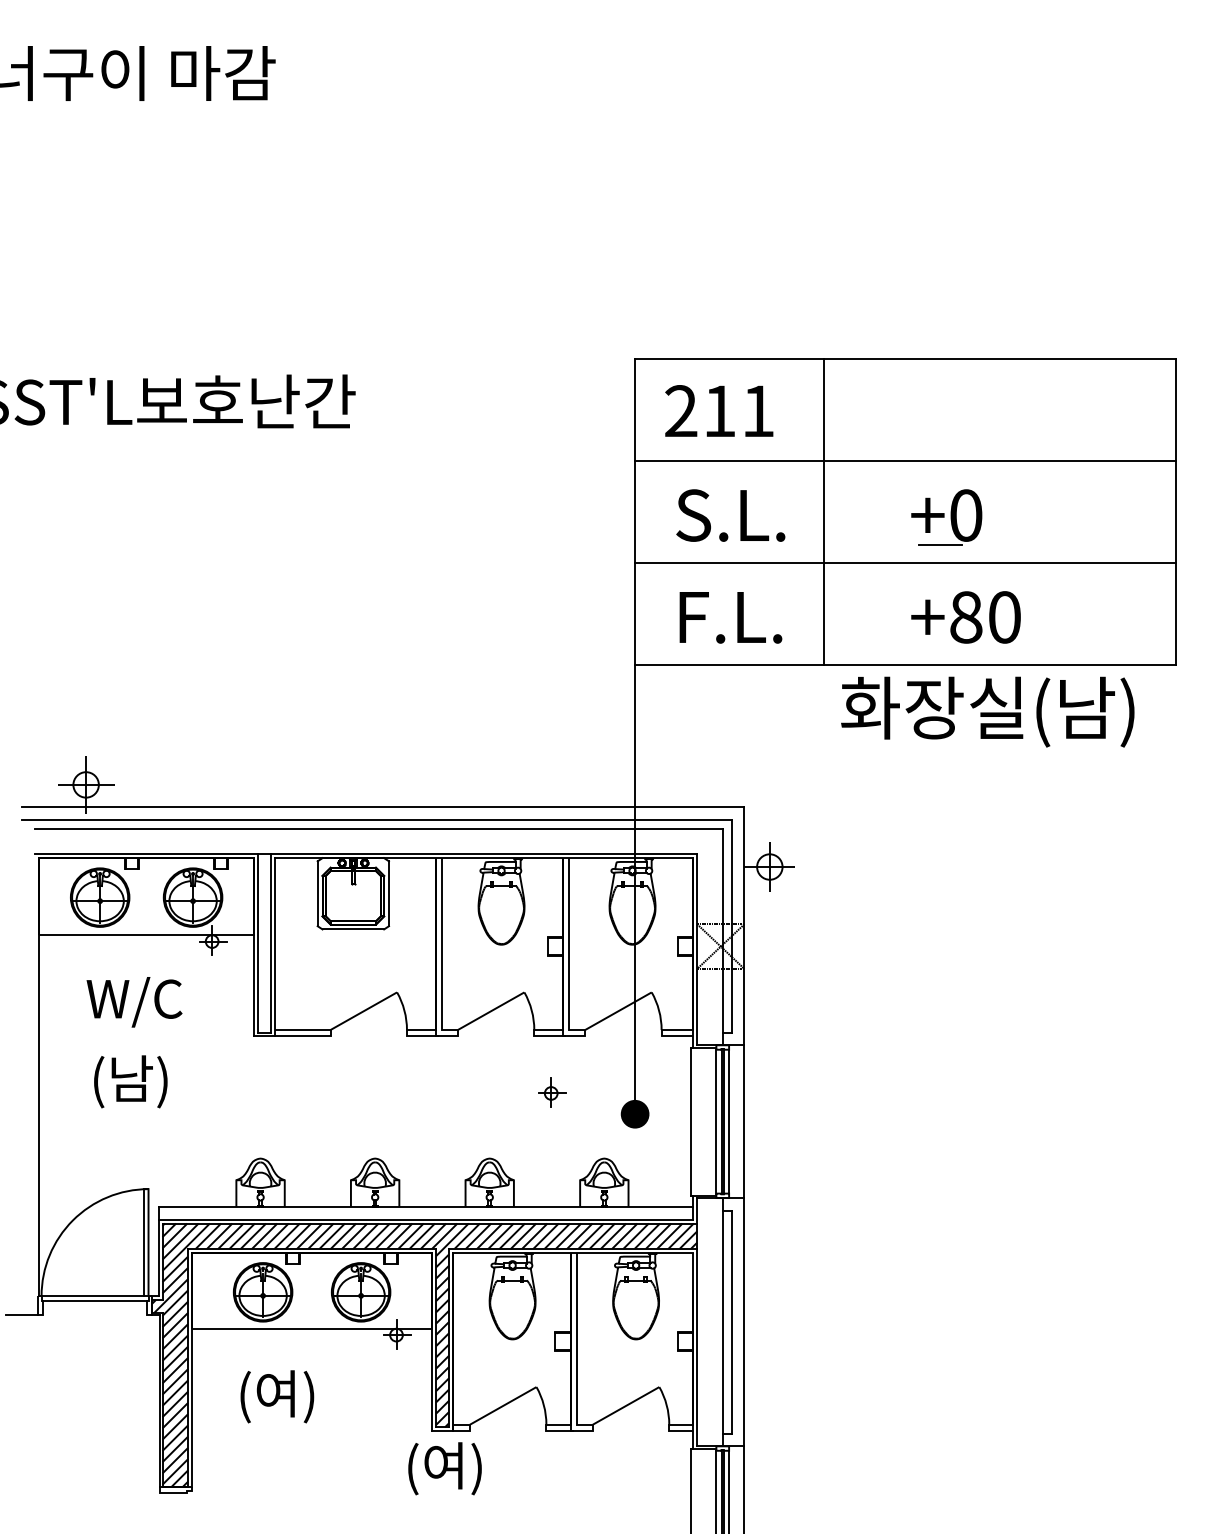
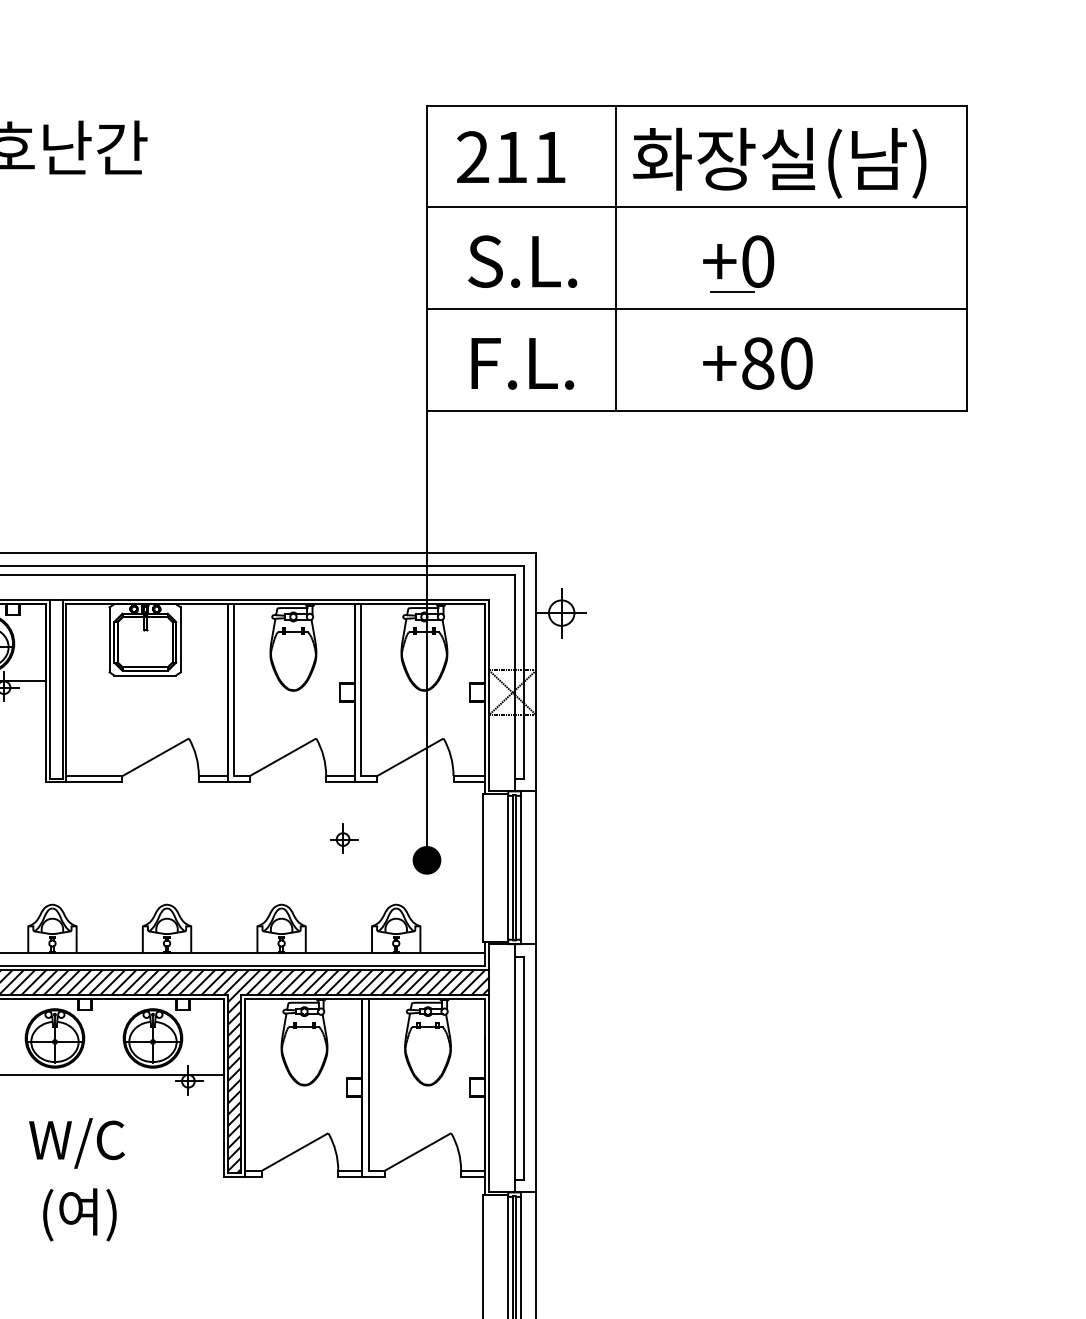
text: (987, 711) -> (779, 162), moved
text: (285, 1396) -> (77, 1142), (여) -> W/C
text: (444, 1468) -> (79, 1214), moved

